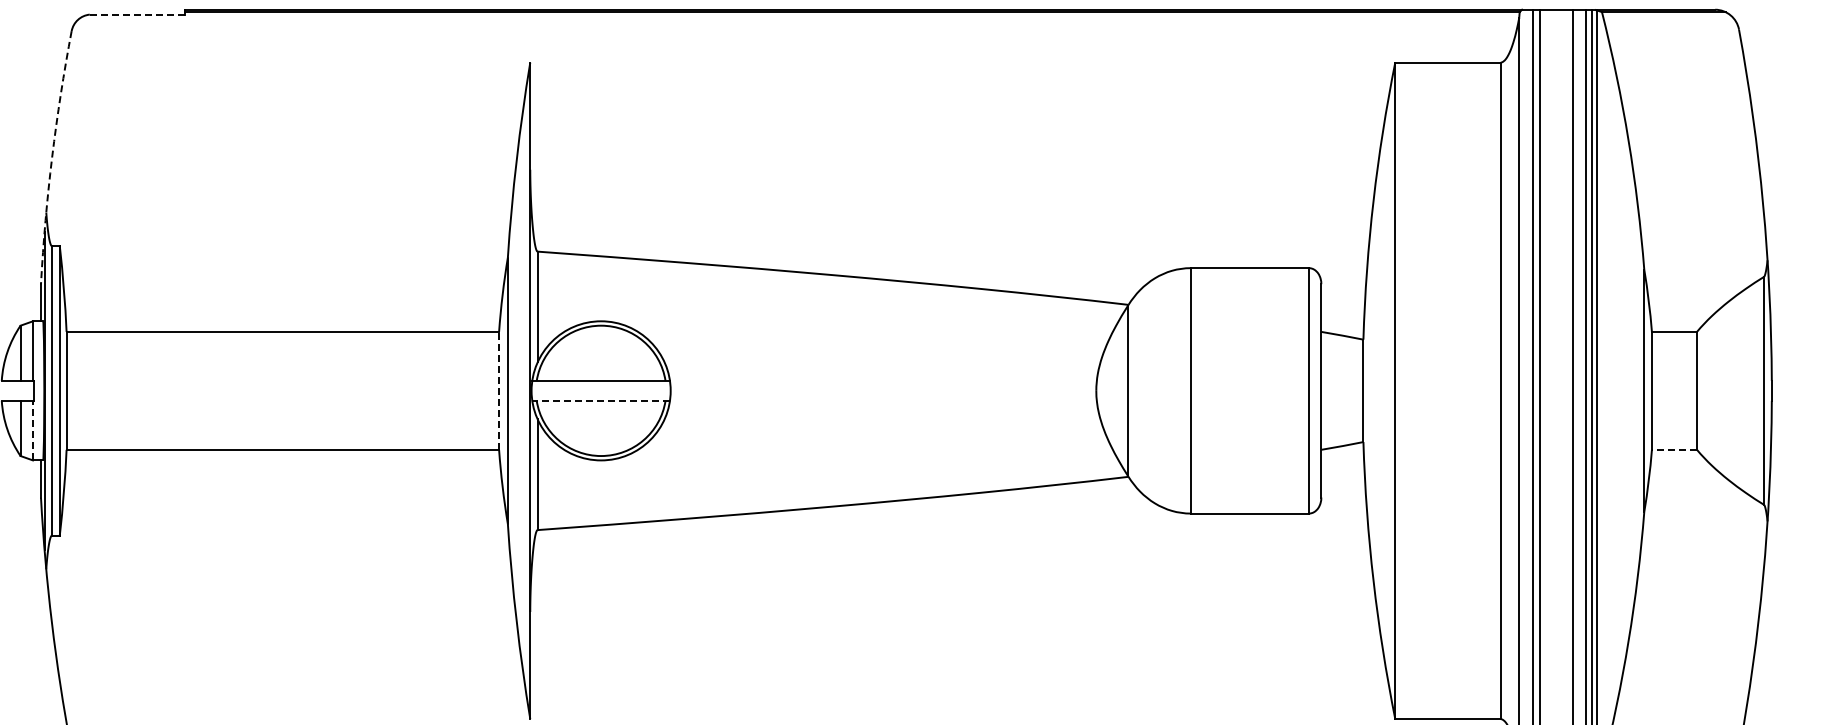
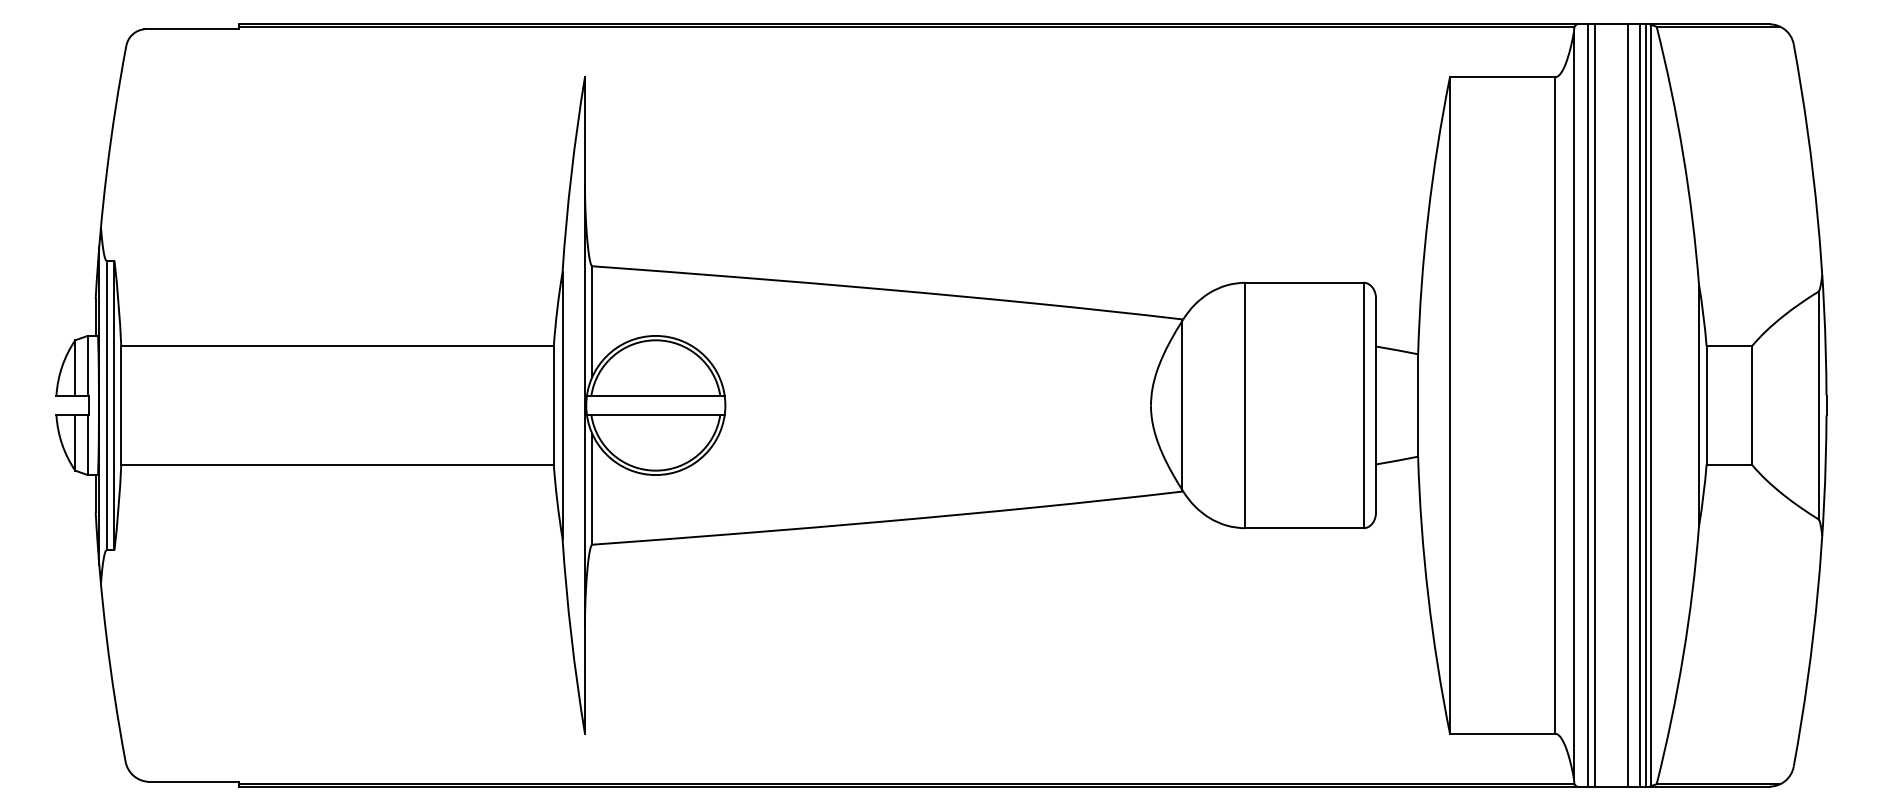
line: (136, 14) -> (191, 29), dashed -> solid
arc: (51, 156) -> (106, 171), dashed -> solid
line: (498, 390) -> (553, 405), dashed -> solid
line: (600, 400) -> (655, 415), dashed -> solid
line: (32, 430) -> (87, 445), dashed -> solid
line: (1674, 449) -> (1729, 464), dashed -> solid

